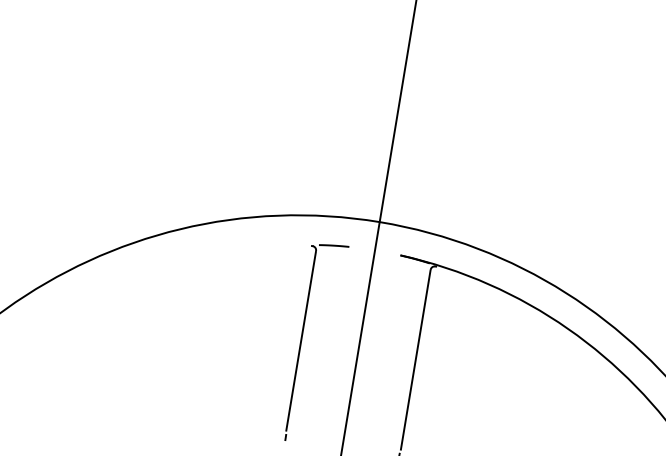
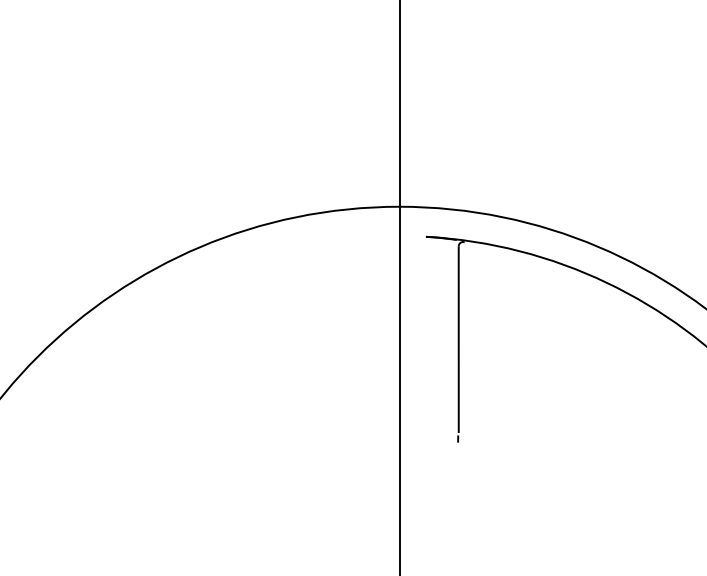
part: (302, 341) -> (341, 339), removed

